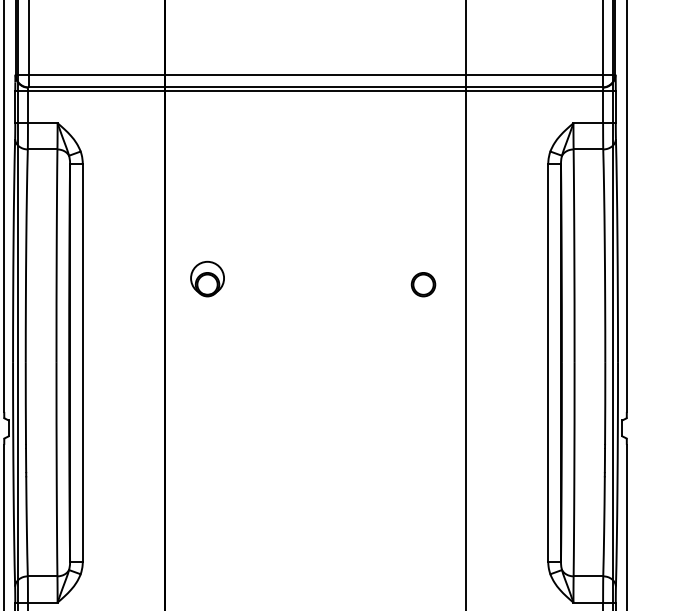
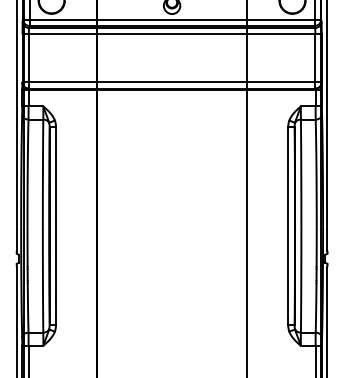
part: (208, 277) -> (118, 183), removed
circle: (422, 283) -> (225, 186), removed

